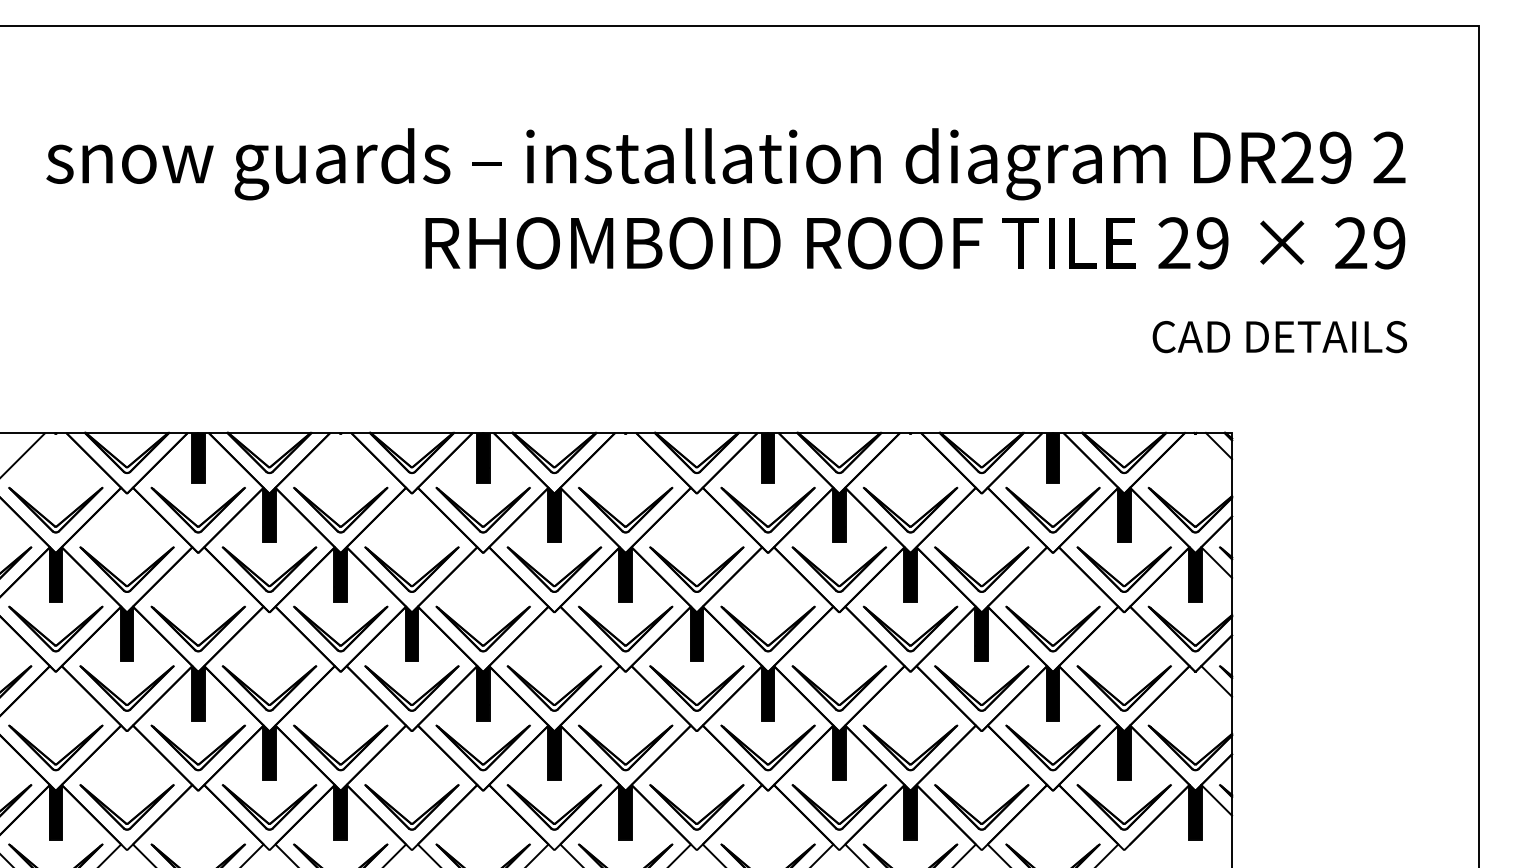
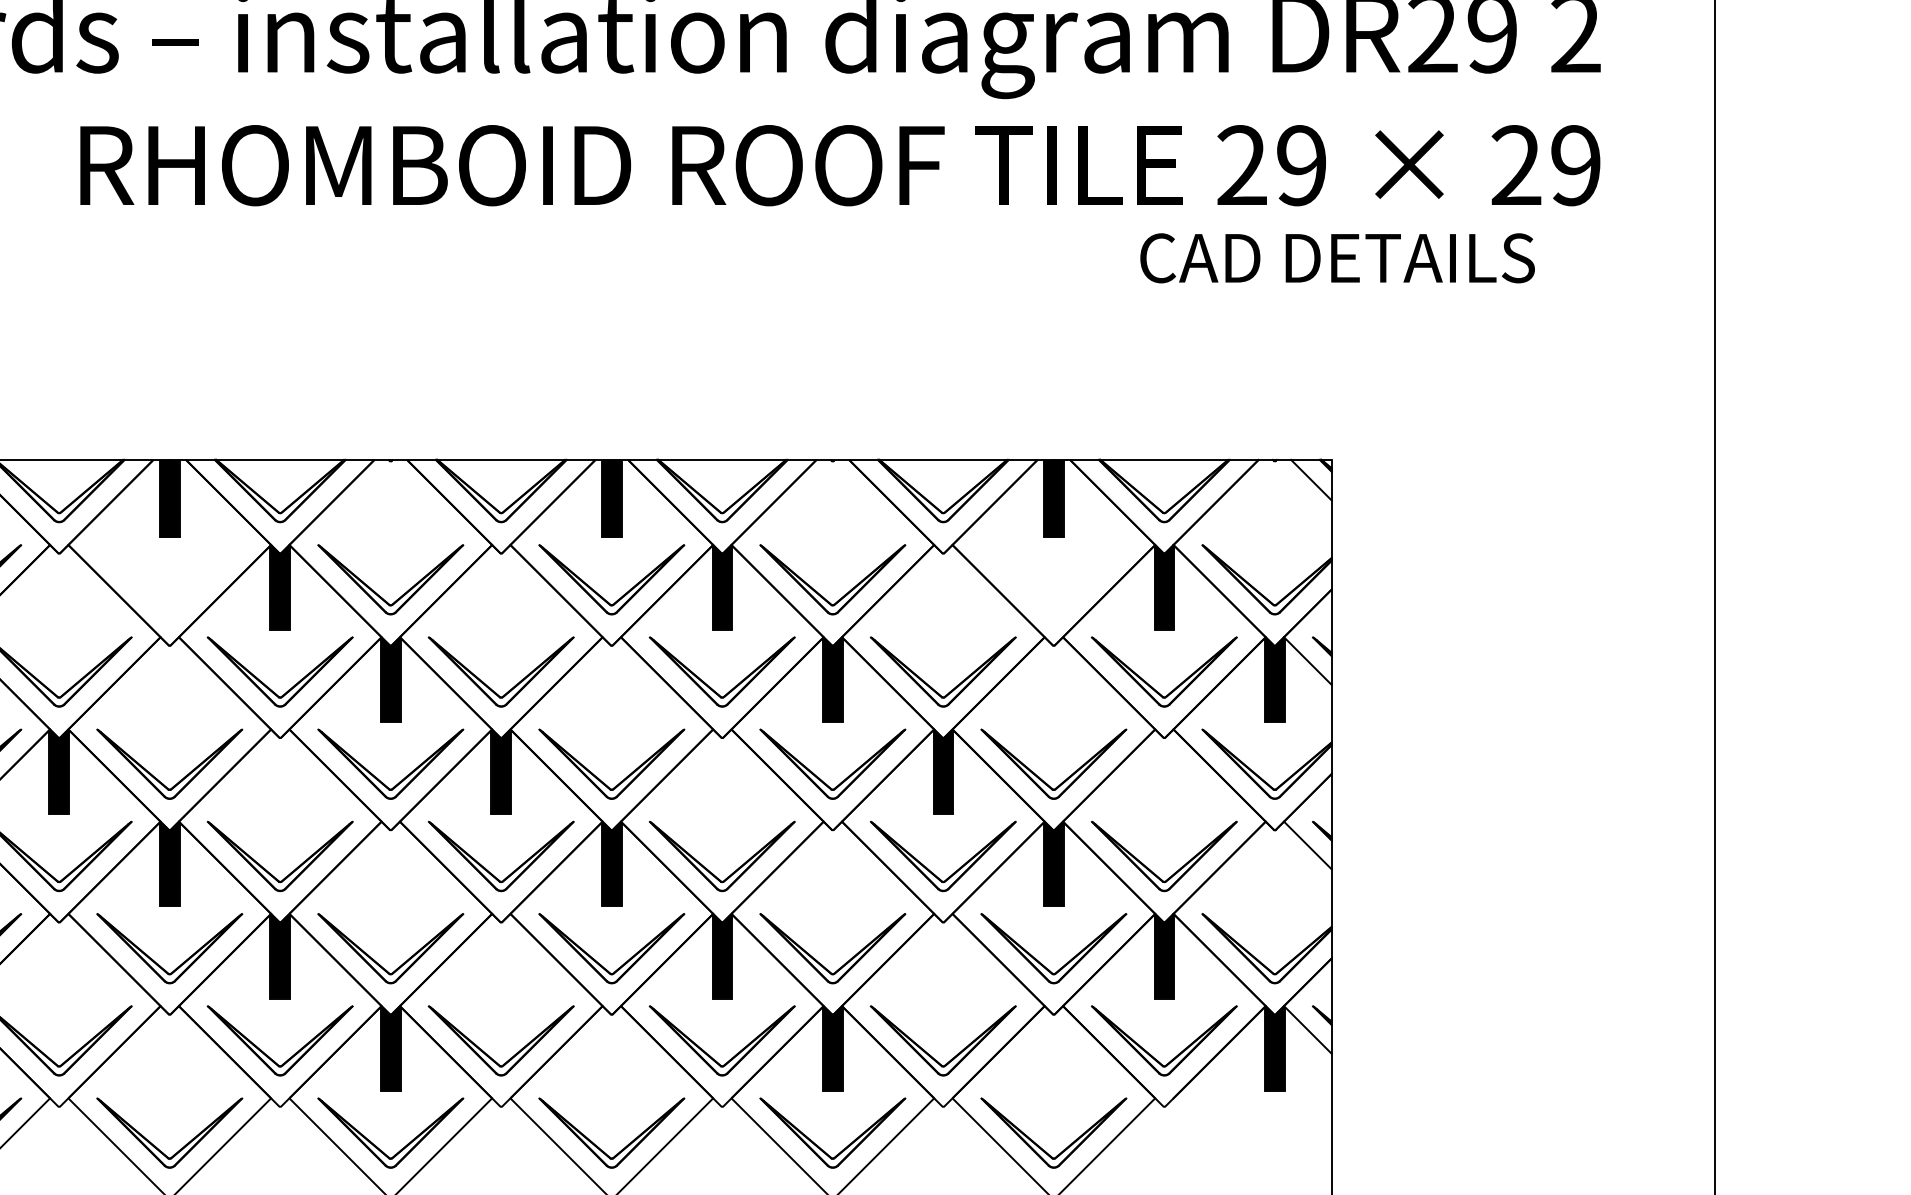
text: (1279, 337) -> (1337, 259), moved
part: (473, 517) -> (154, 591), removed
part: (1043, 517) -> (1039, 591), removed

